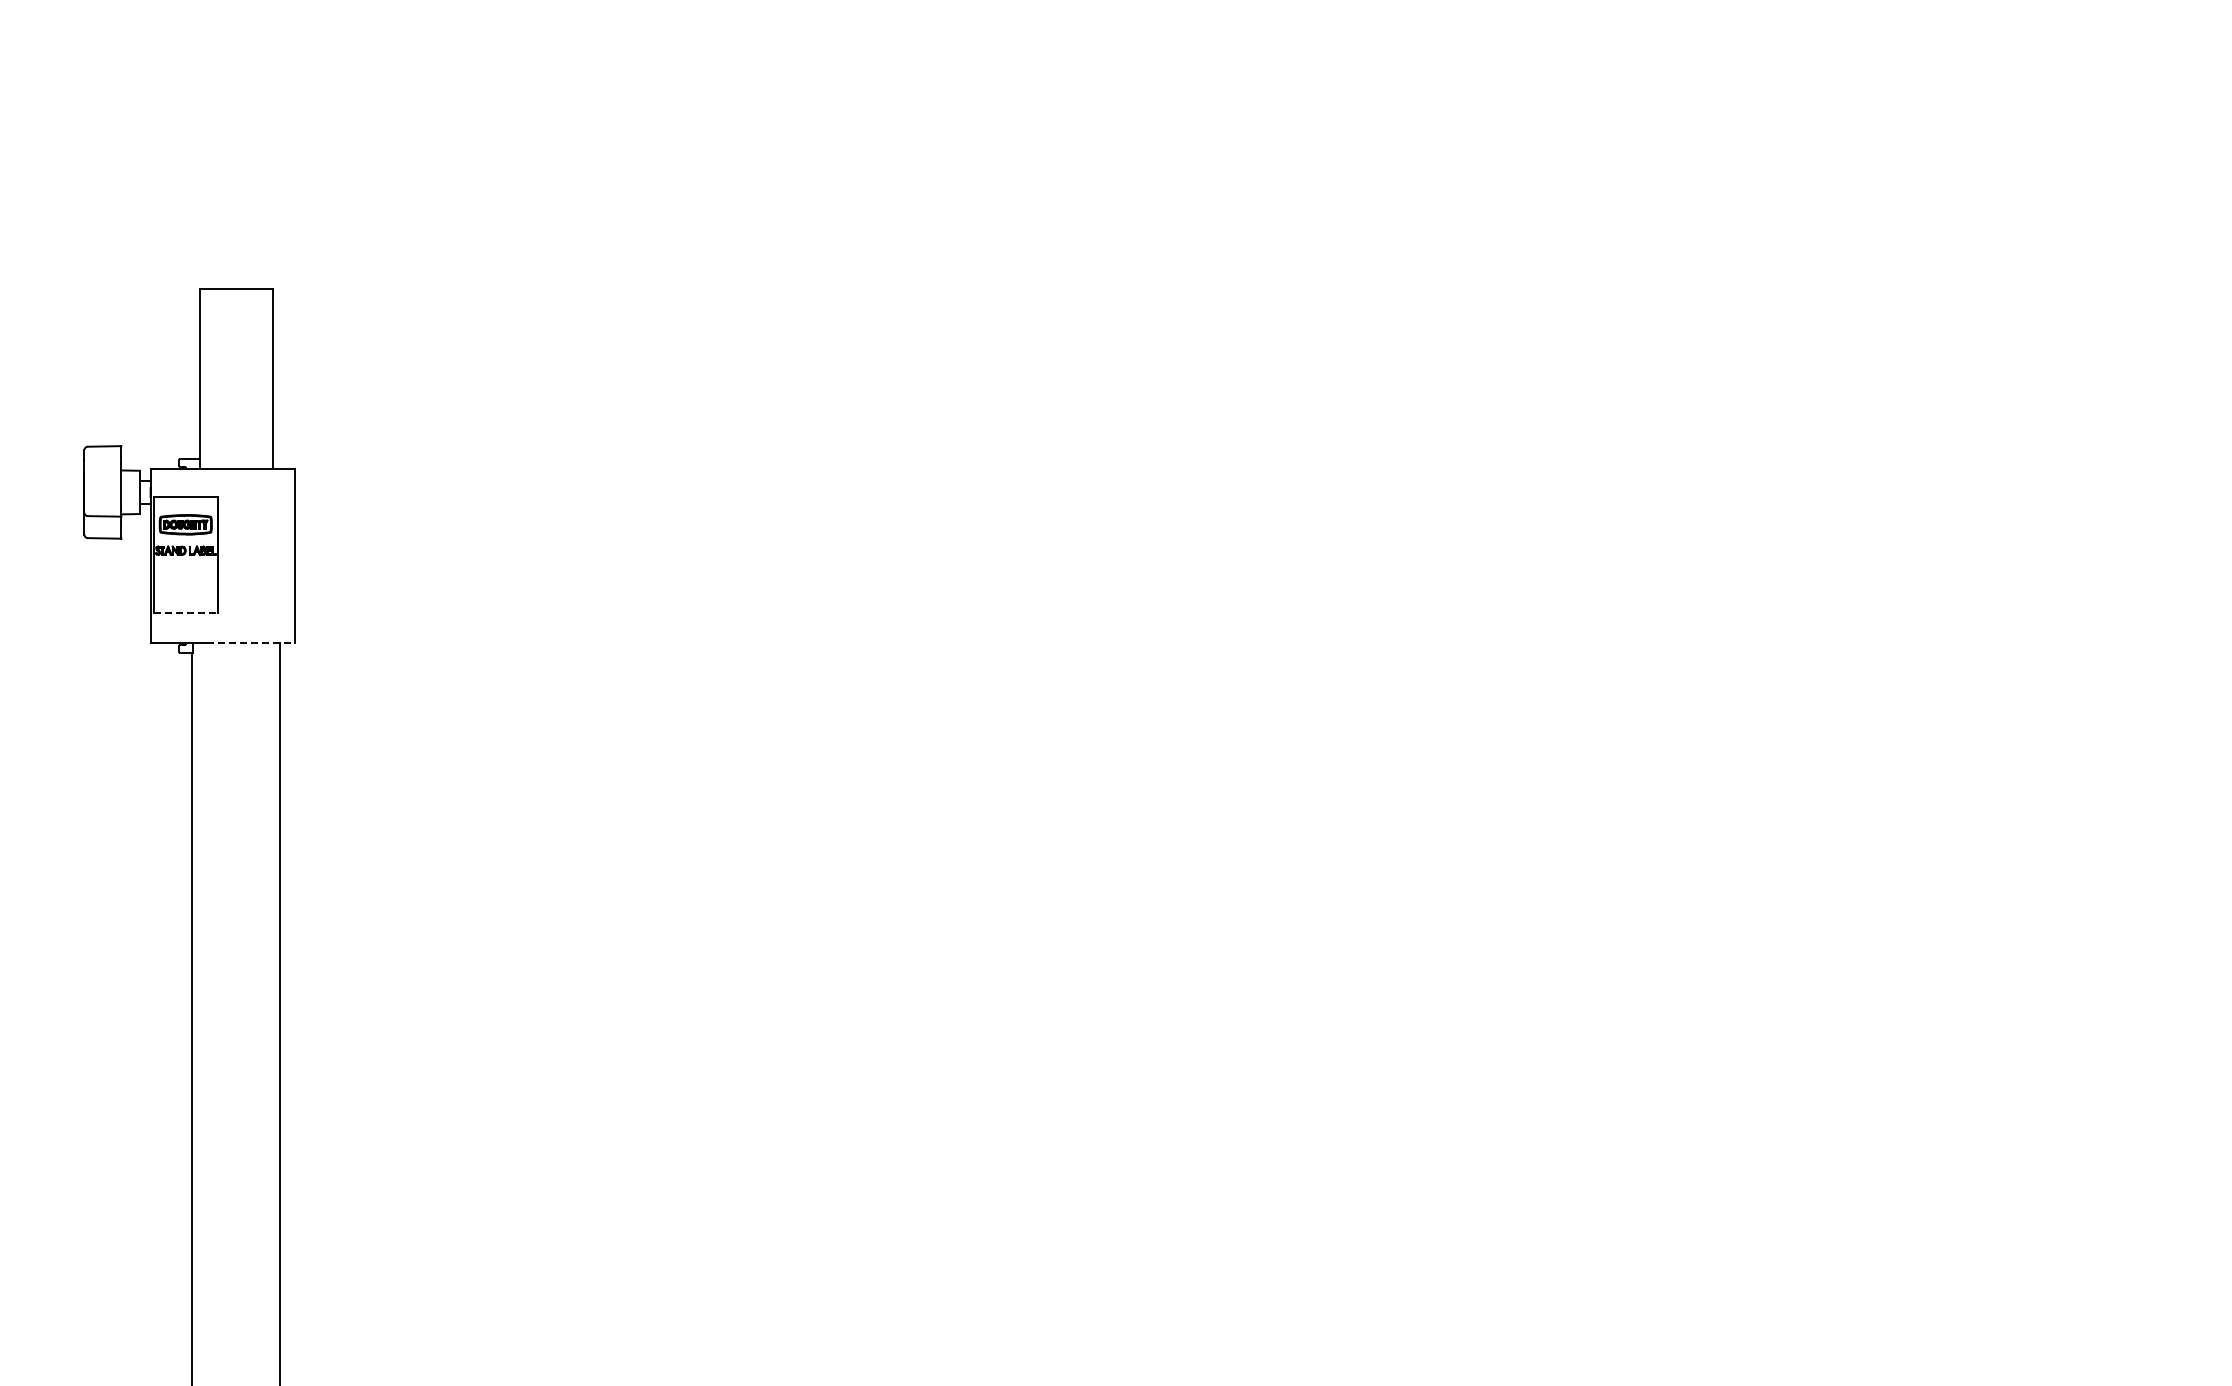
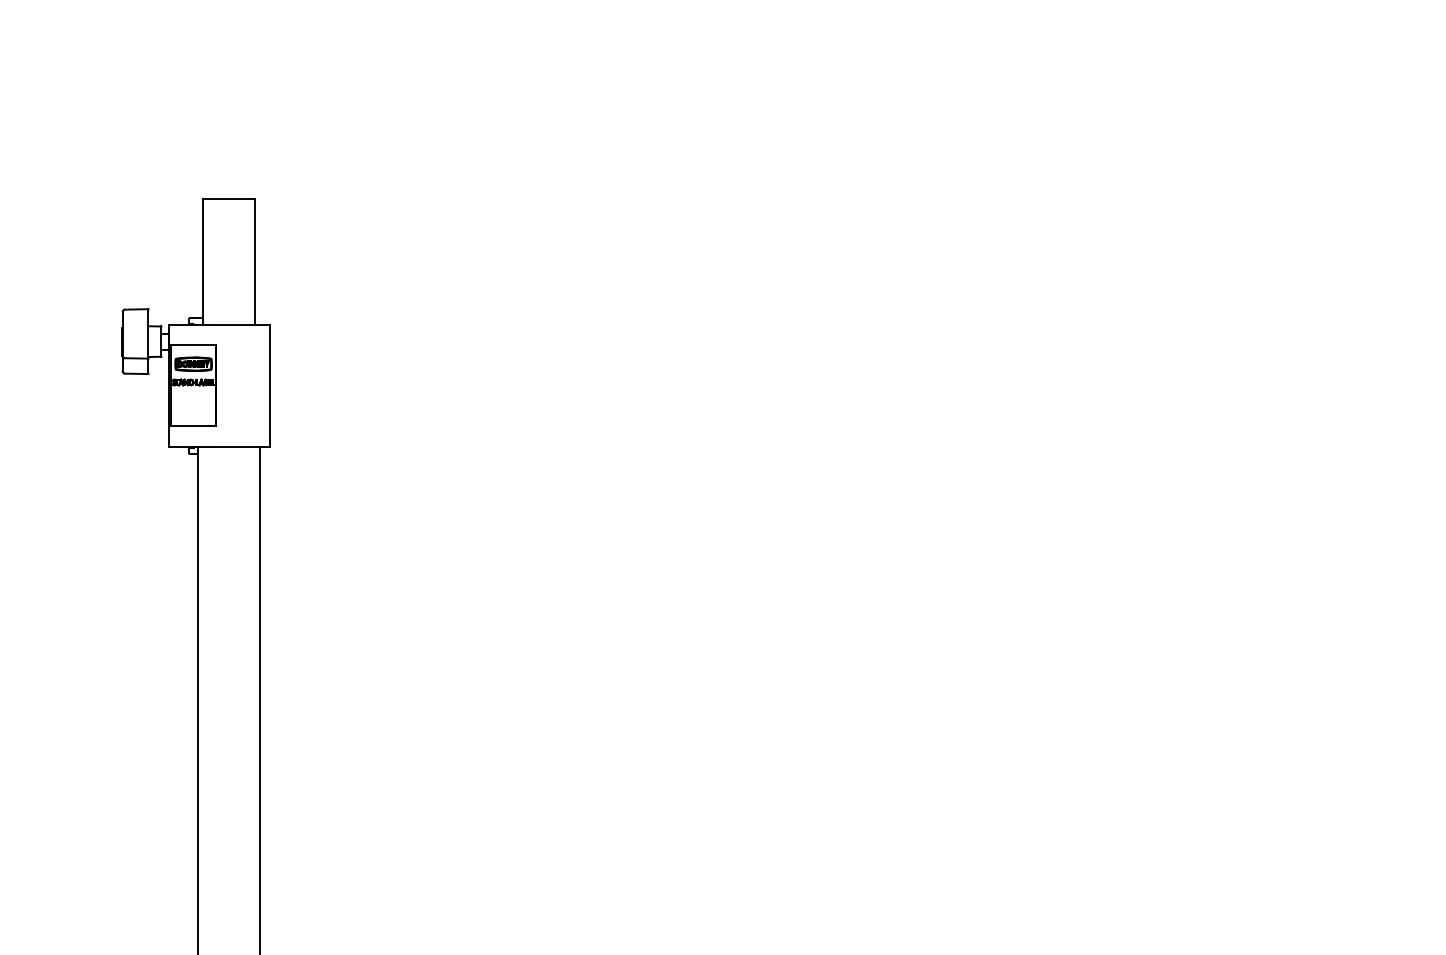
line: (185, 612) -> (193, 425), dashed -> solid
line: (251, 642) -> (239, 446), dashed -> solid

